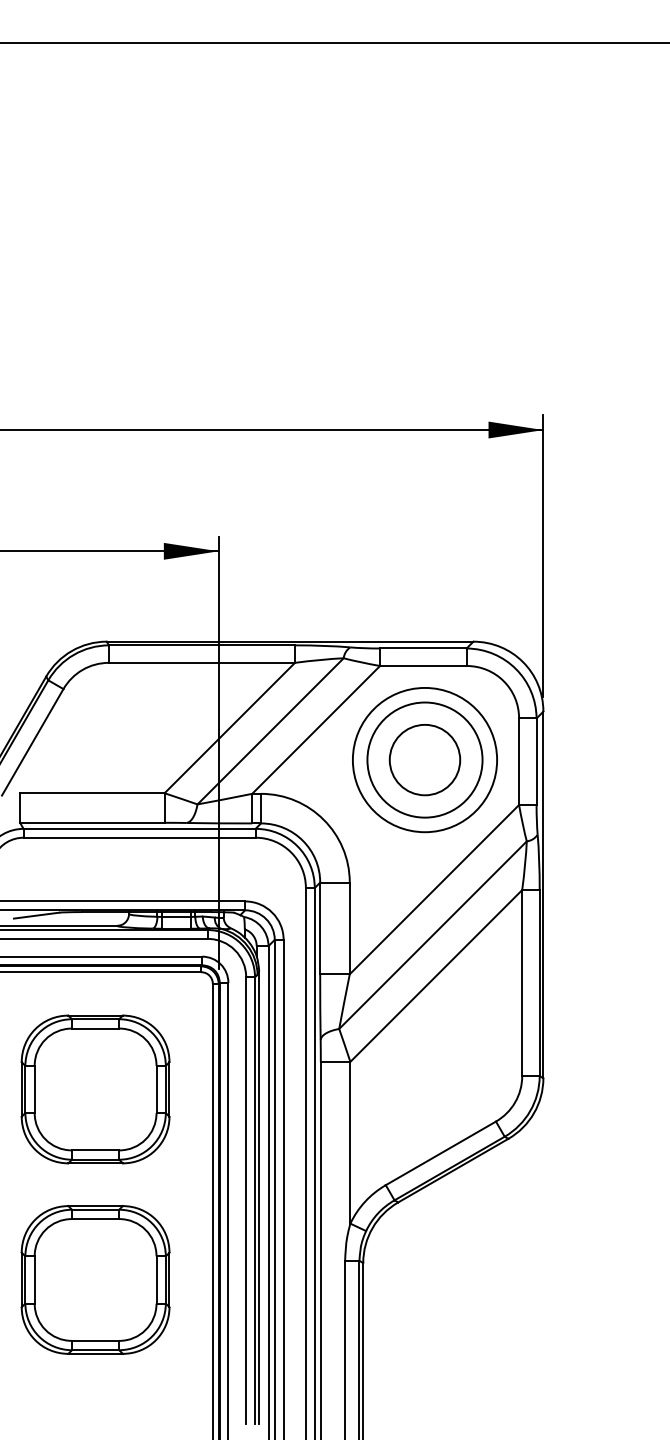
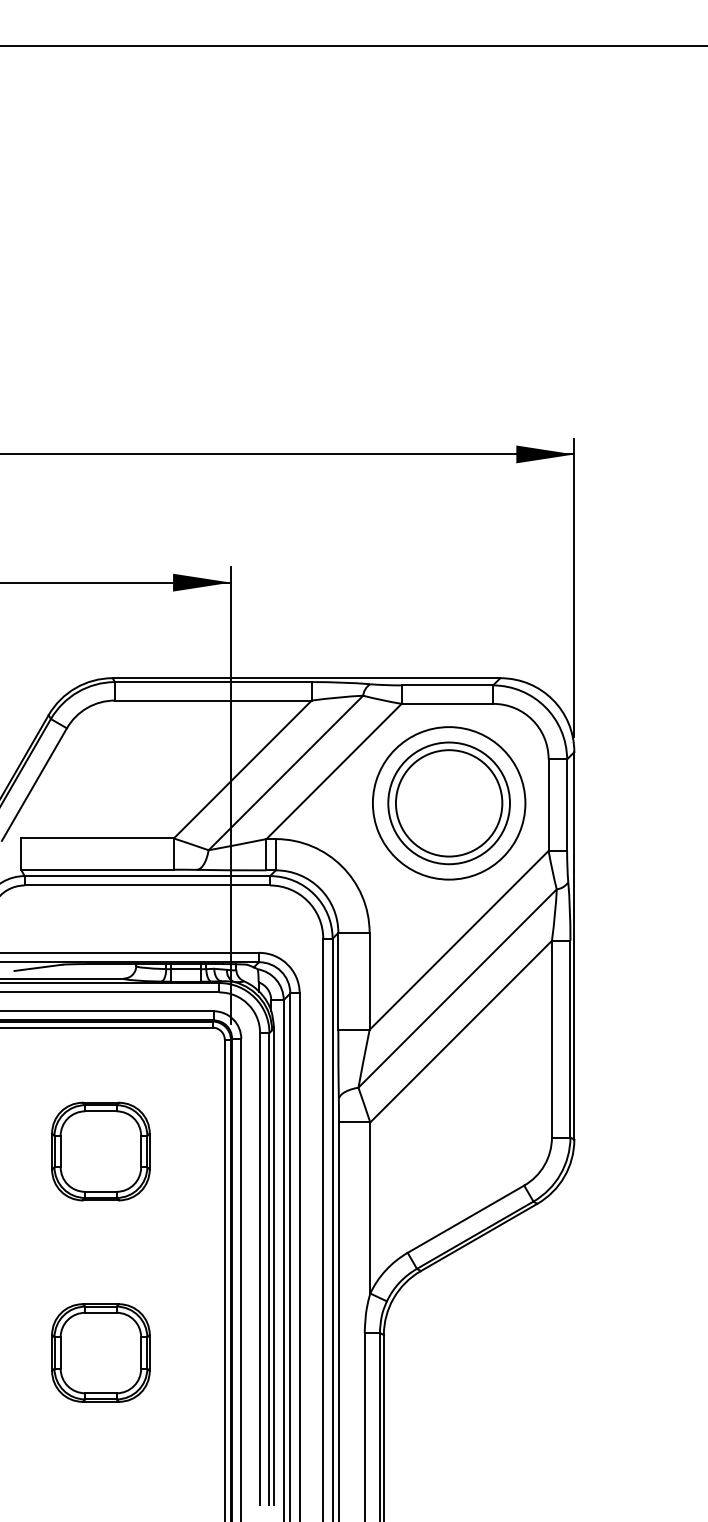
circle: (424, 760) -> (448, 803), size x1.43
part: (95, 1089) -> (100, 1151), size x0.62
part: (95, 1279) -> (100, 1352), size x0.62

